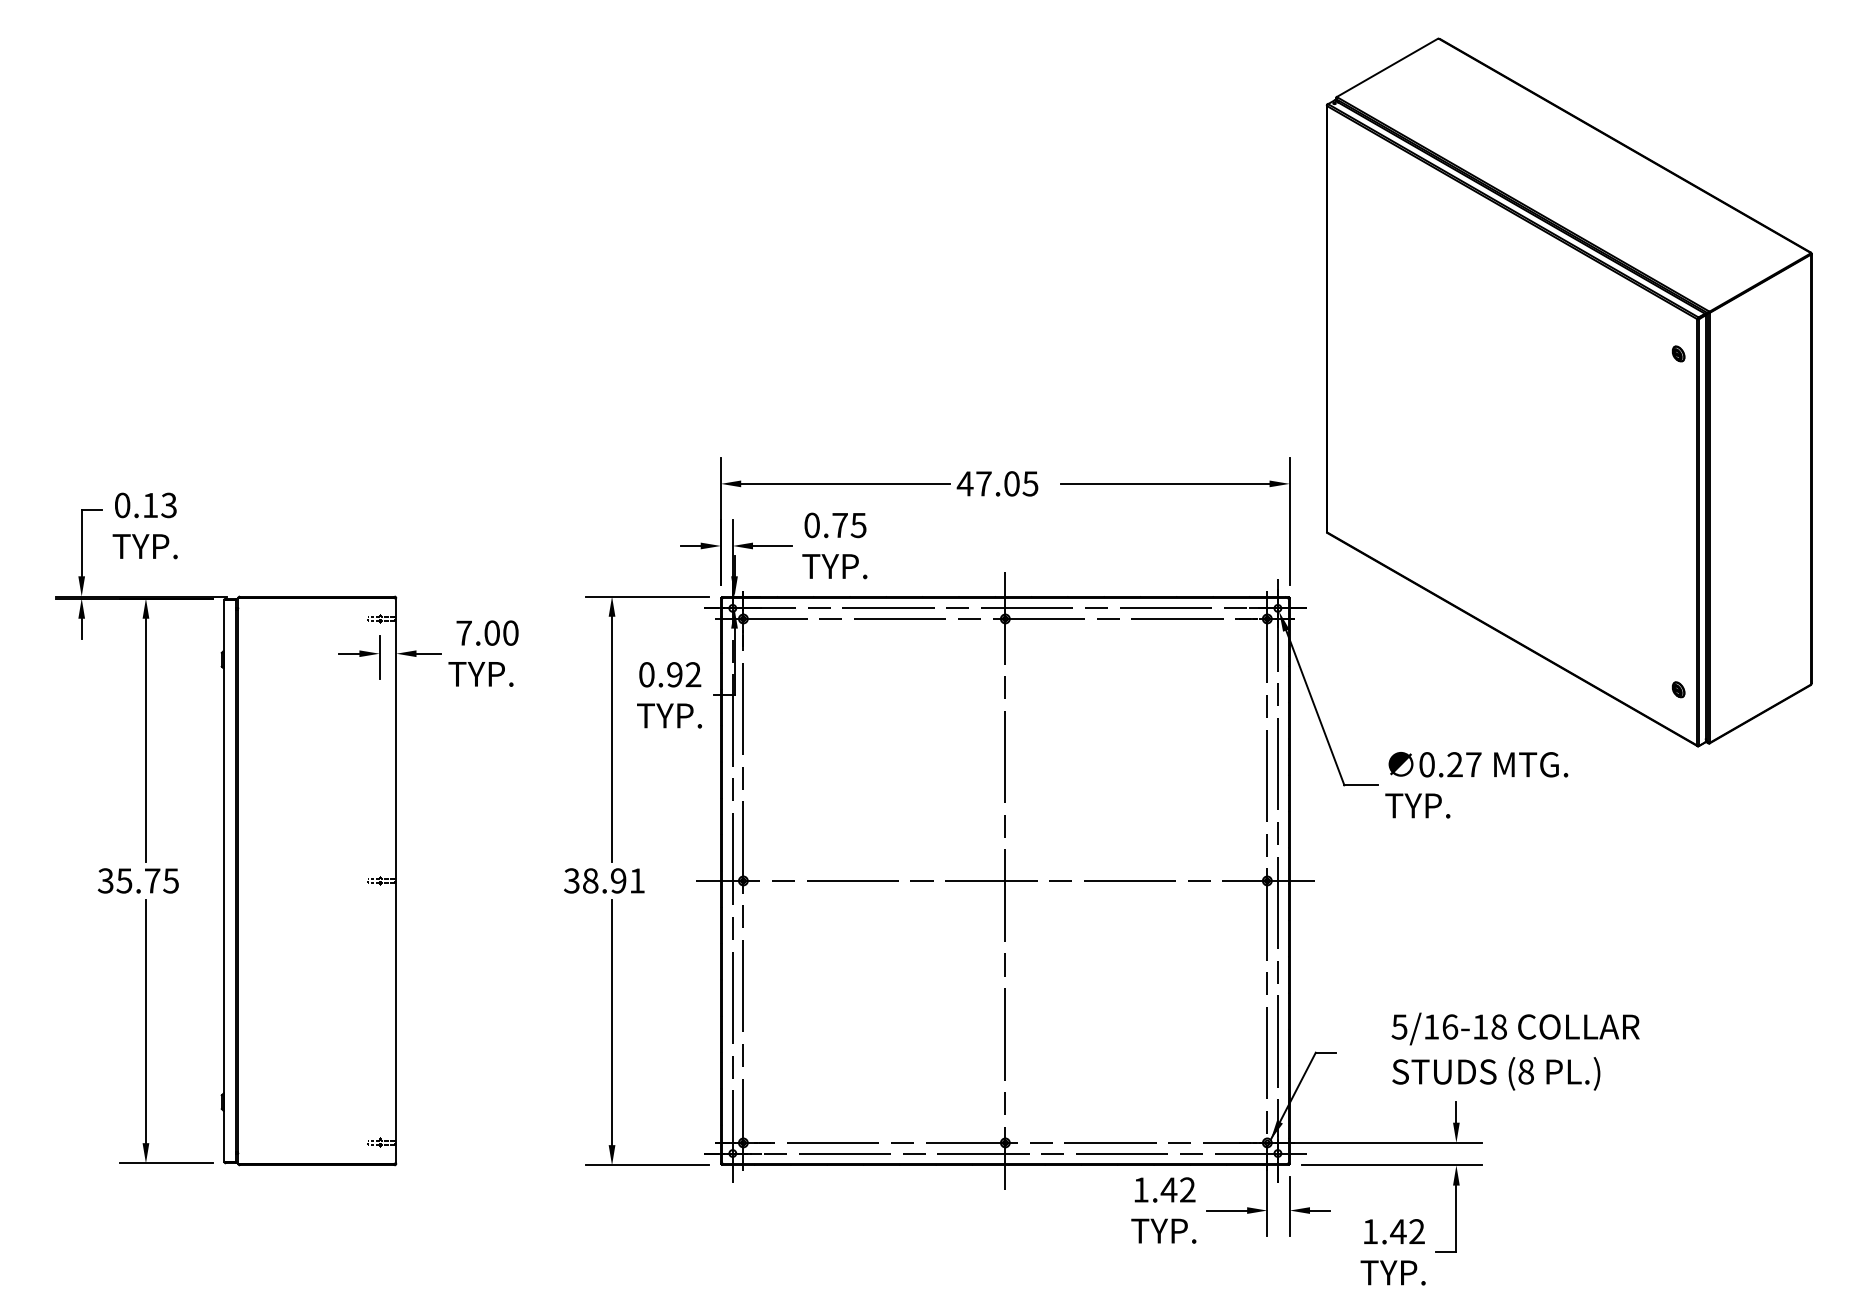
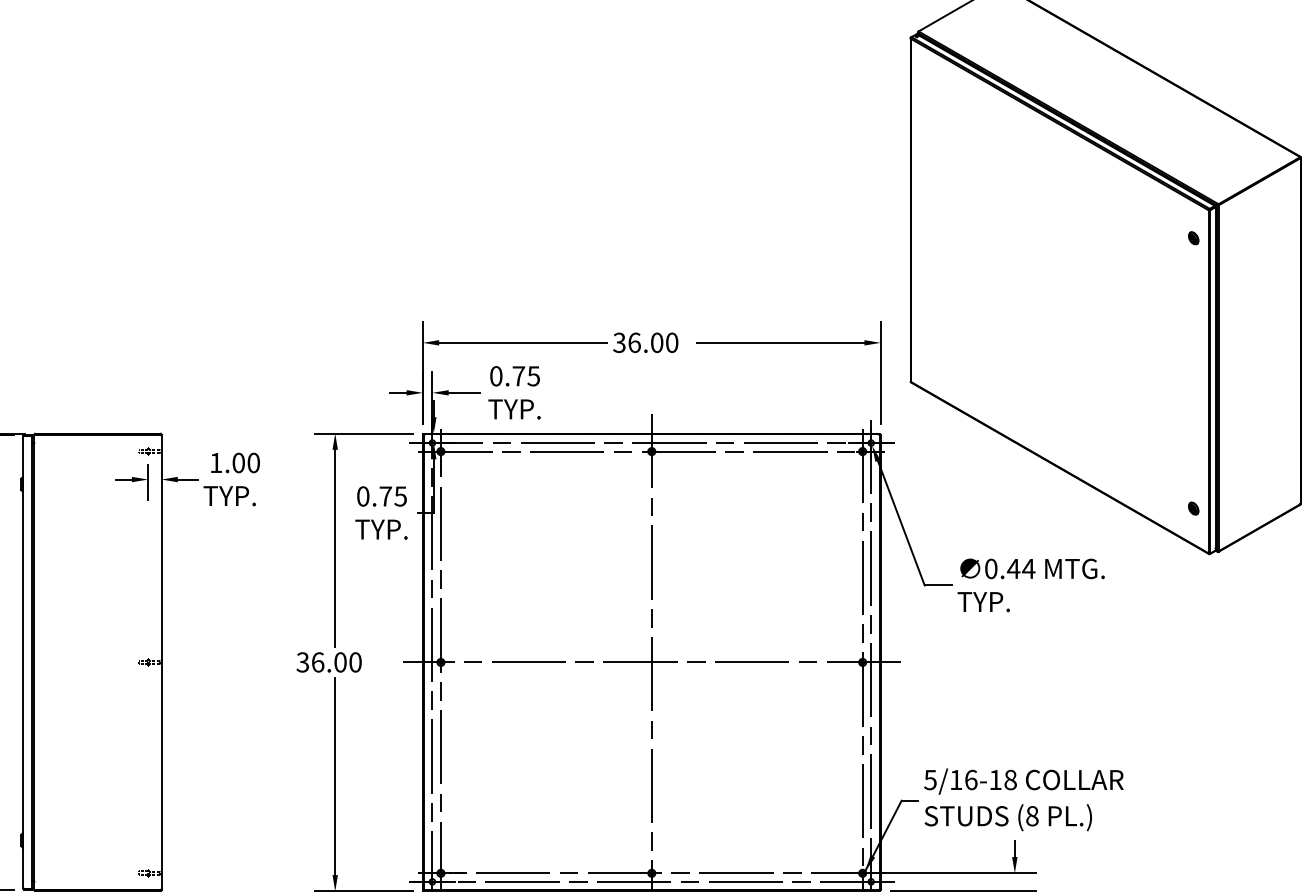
text: (997, 483) -> (645, 342), 47.05 -> 36.00
text: (463, 632) -> (215, 462), 7.00 -> 1.00
text: (684, 674) -> (393, 496), 0.92 -> 0.75
text: (1464, 764) -> (1021, 568), 0.27 -> 0.44
text: (614, 880) -> (337, 662), 38.91 -> 36.00
text: (1515, 1051) -> (1023, 799), moved

